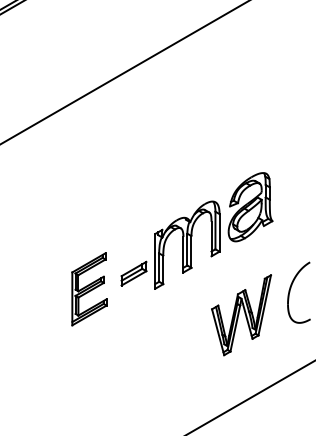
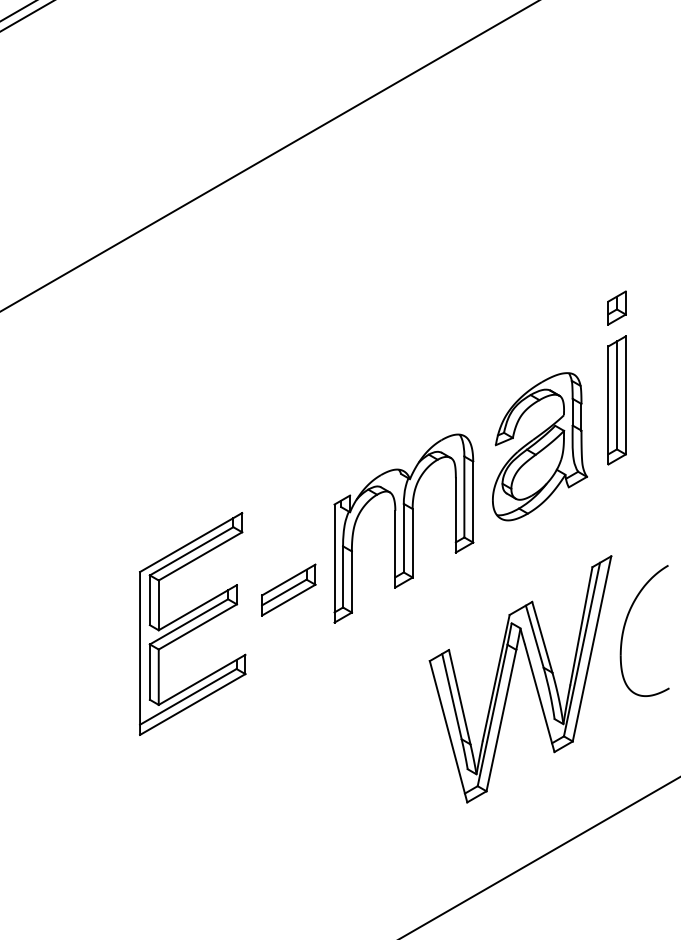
part: (286, 175) -> (617, 378), added
part: (89, 288) -> (192, 621), size x1.43
part: (241, 315) -> (520, 680), size x1.43

